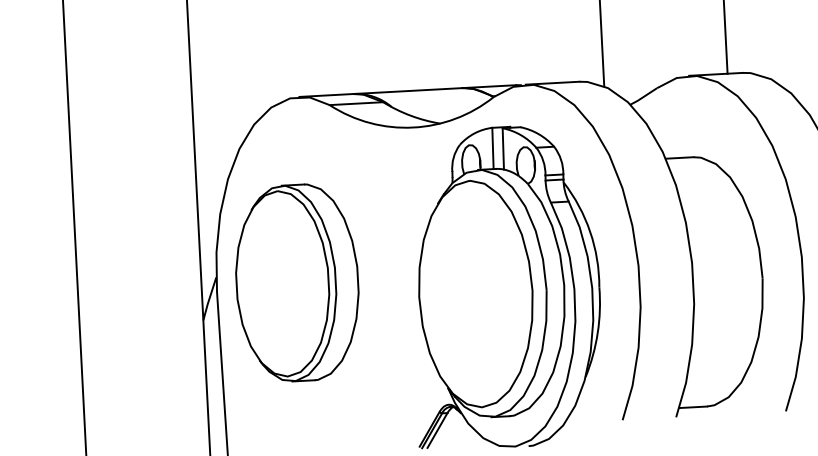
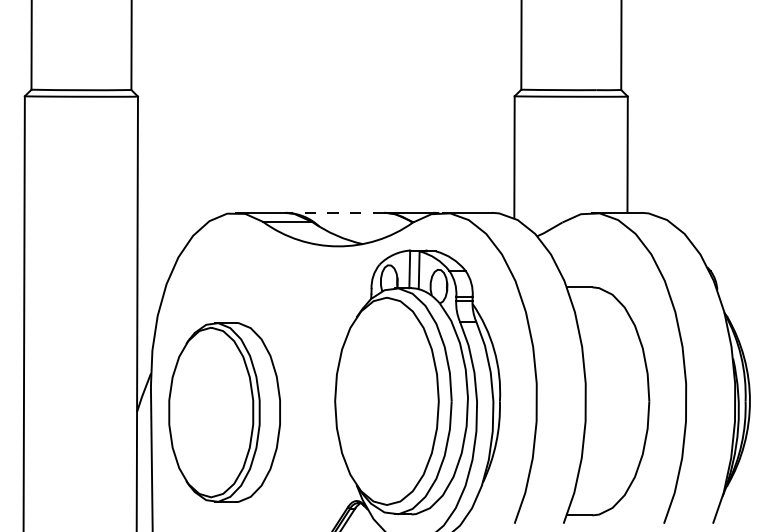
line: (407, 90) -> (334, 212), solid -> dashed
part: (297, 283) -> (224, 412), moved

